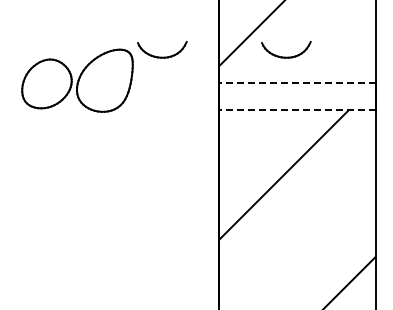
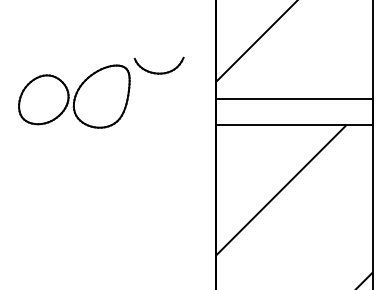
part: (286, 56) -> (283, 72), removed
line: (297, 83) -> (294, 99), dashed -> solid
line: (297, 109) -> (294, 125), dashed -> solid

